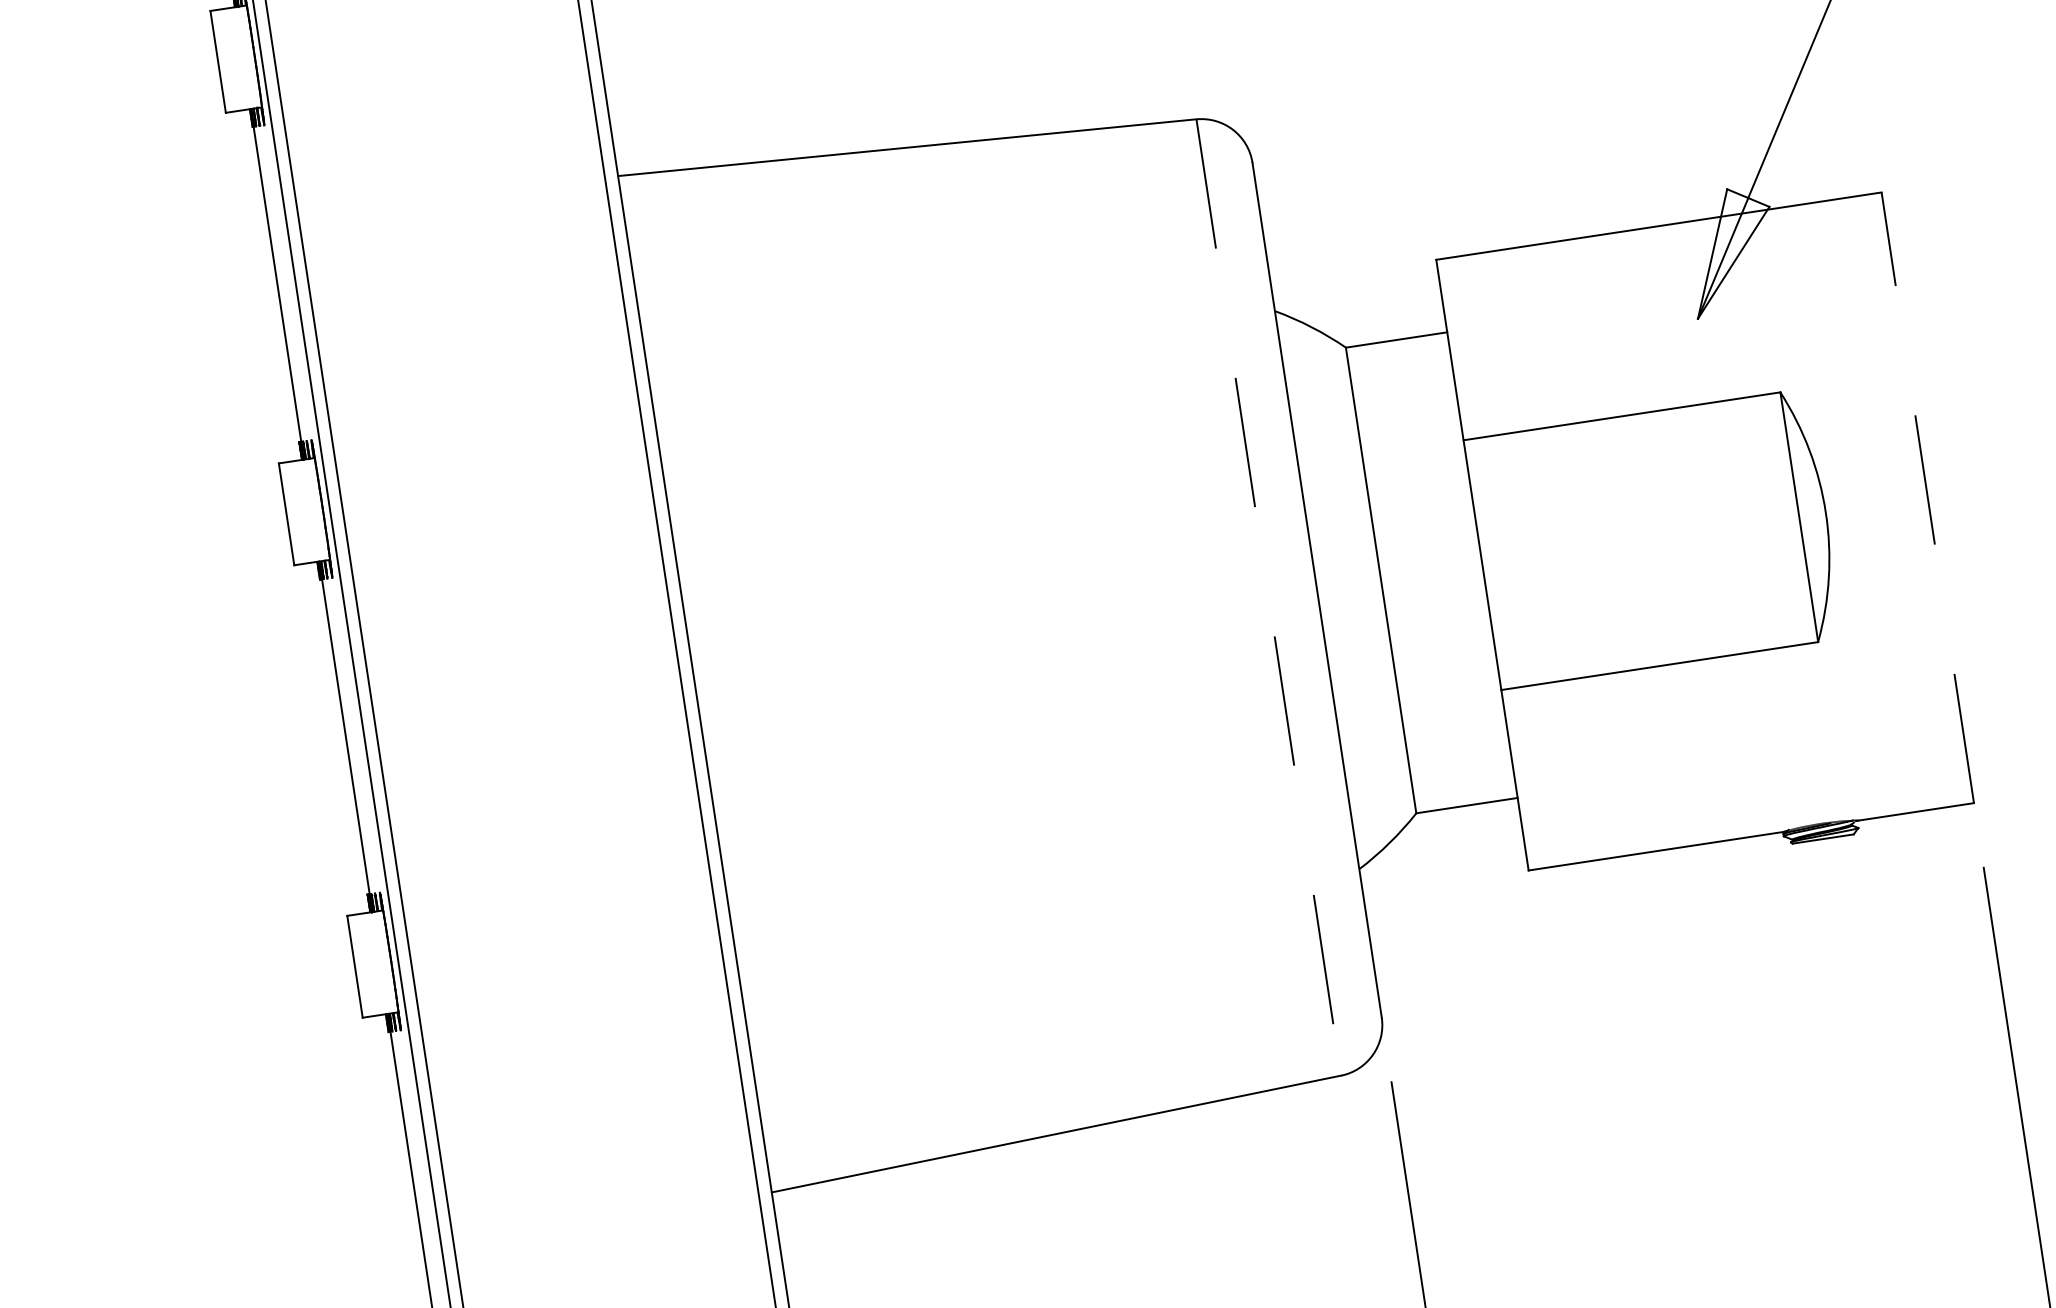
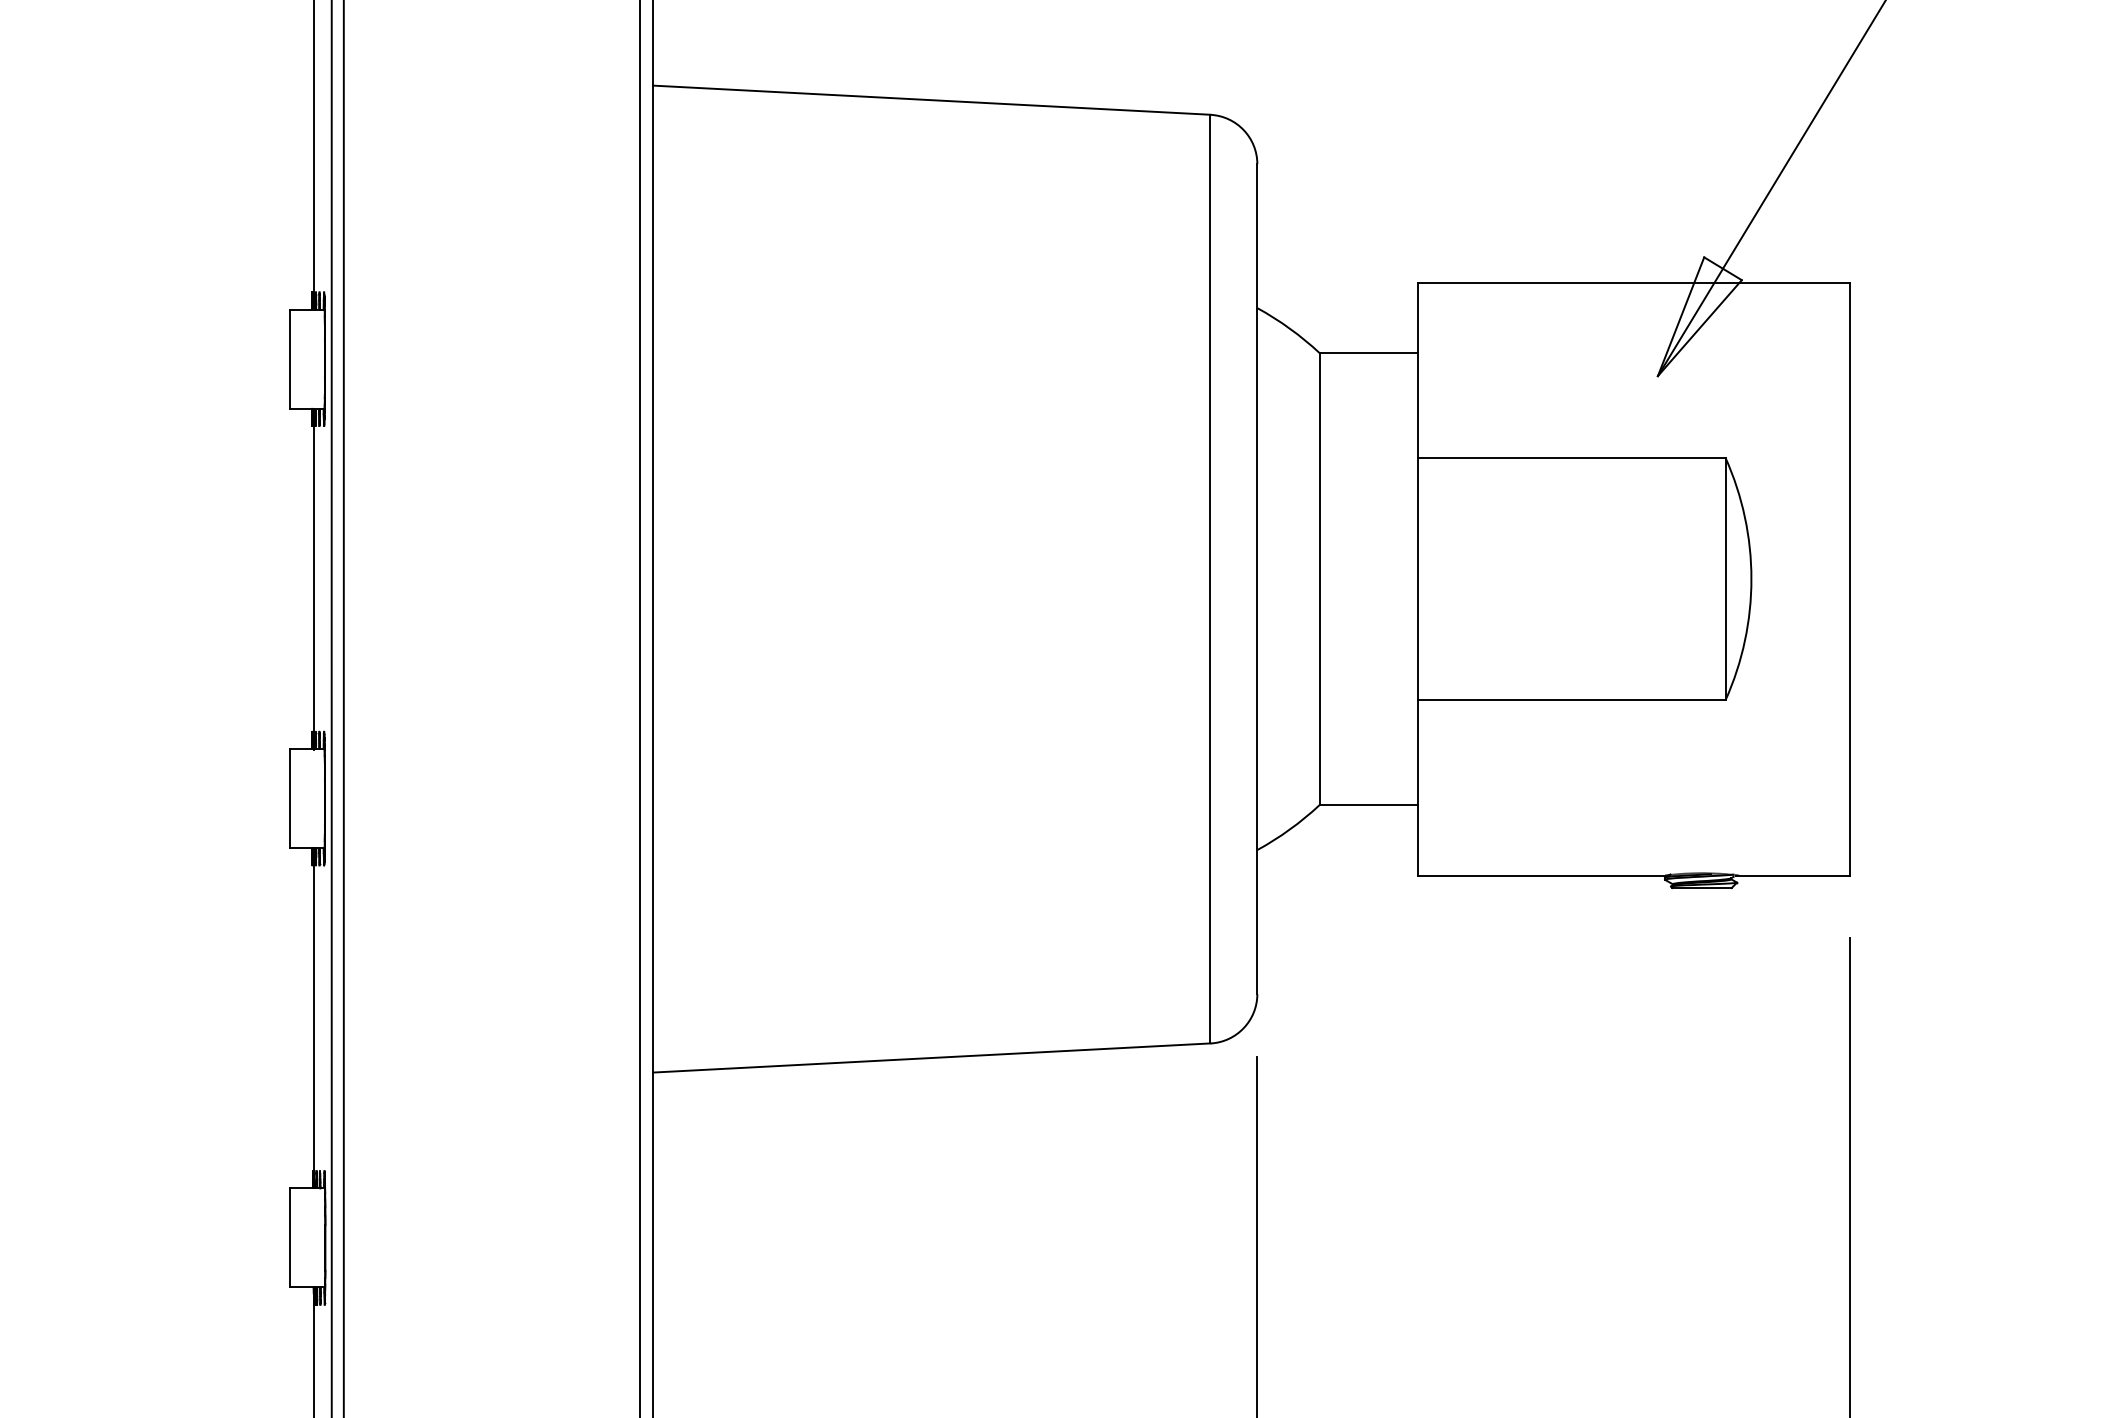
line: (1928, 498) -> (1850, 579), dashed -> solid
line: (1268, 597) -> (1210, 579), dashed -> solid

